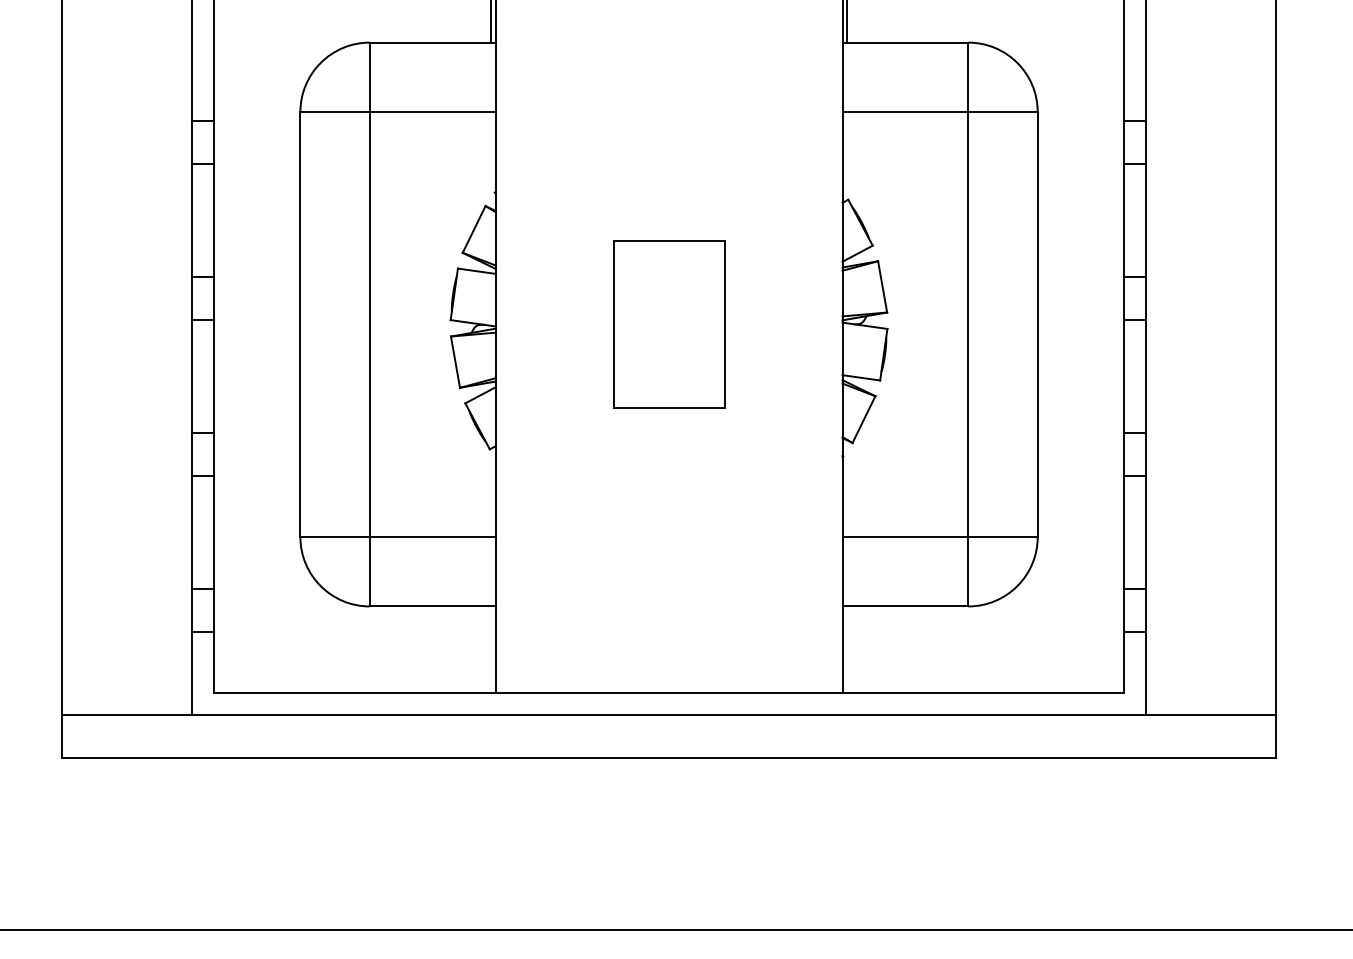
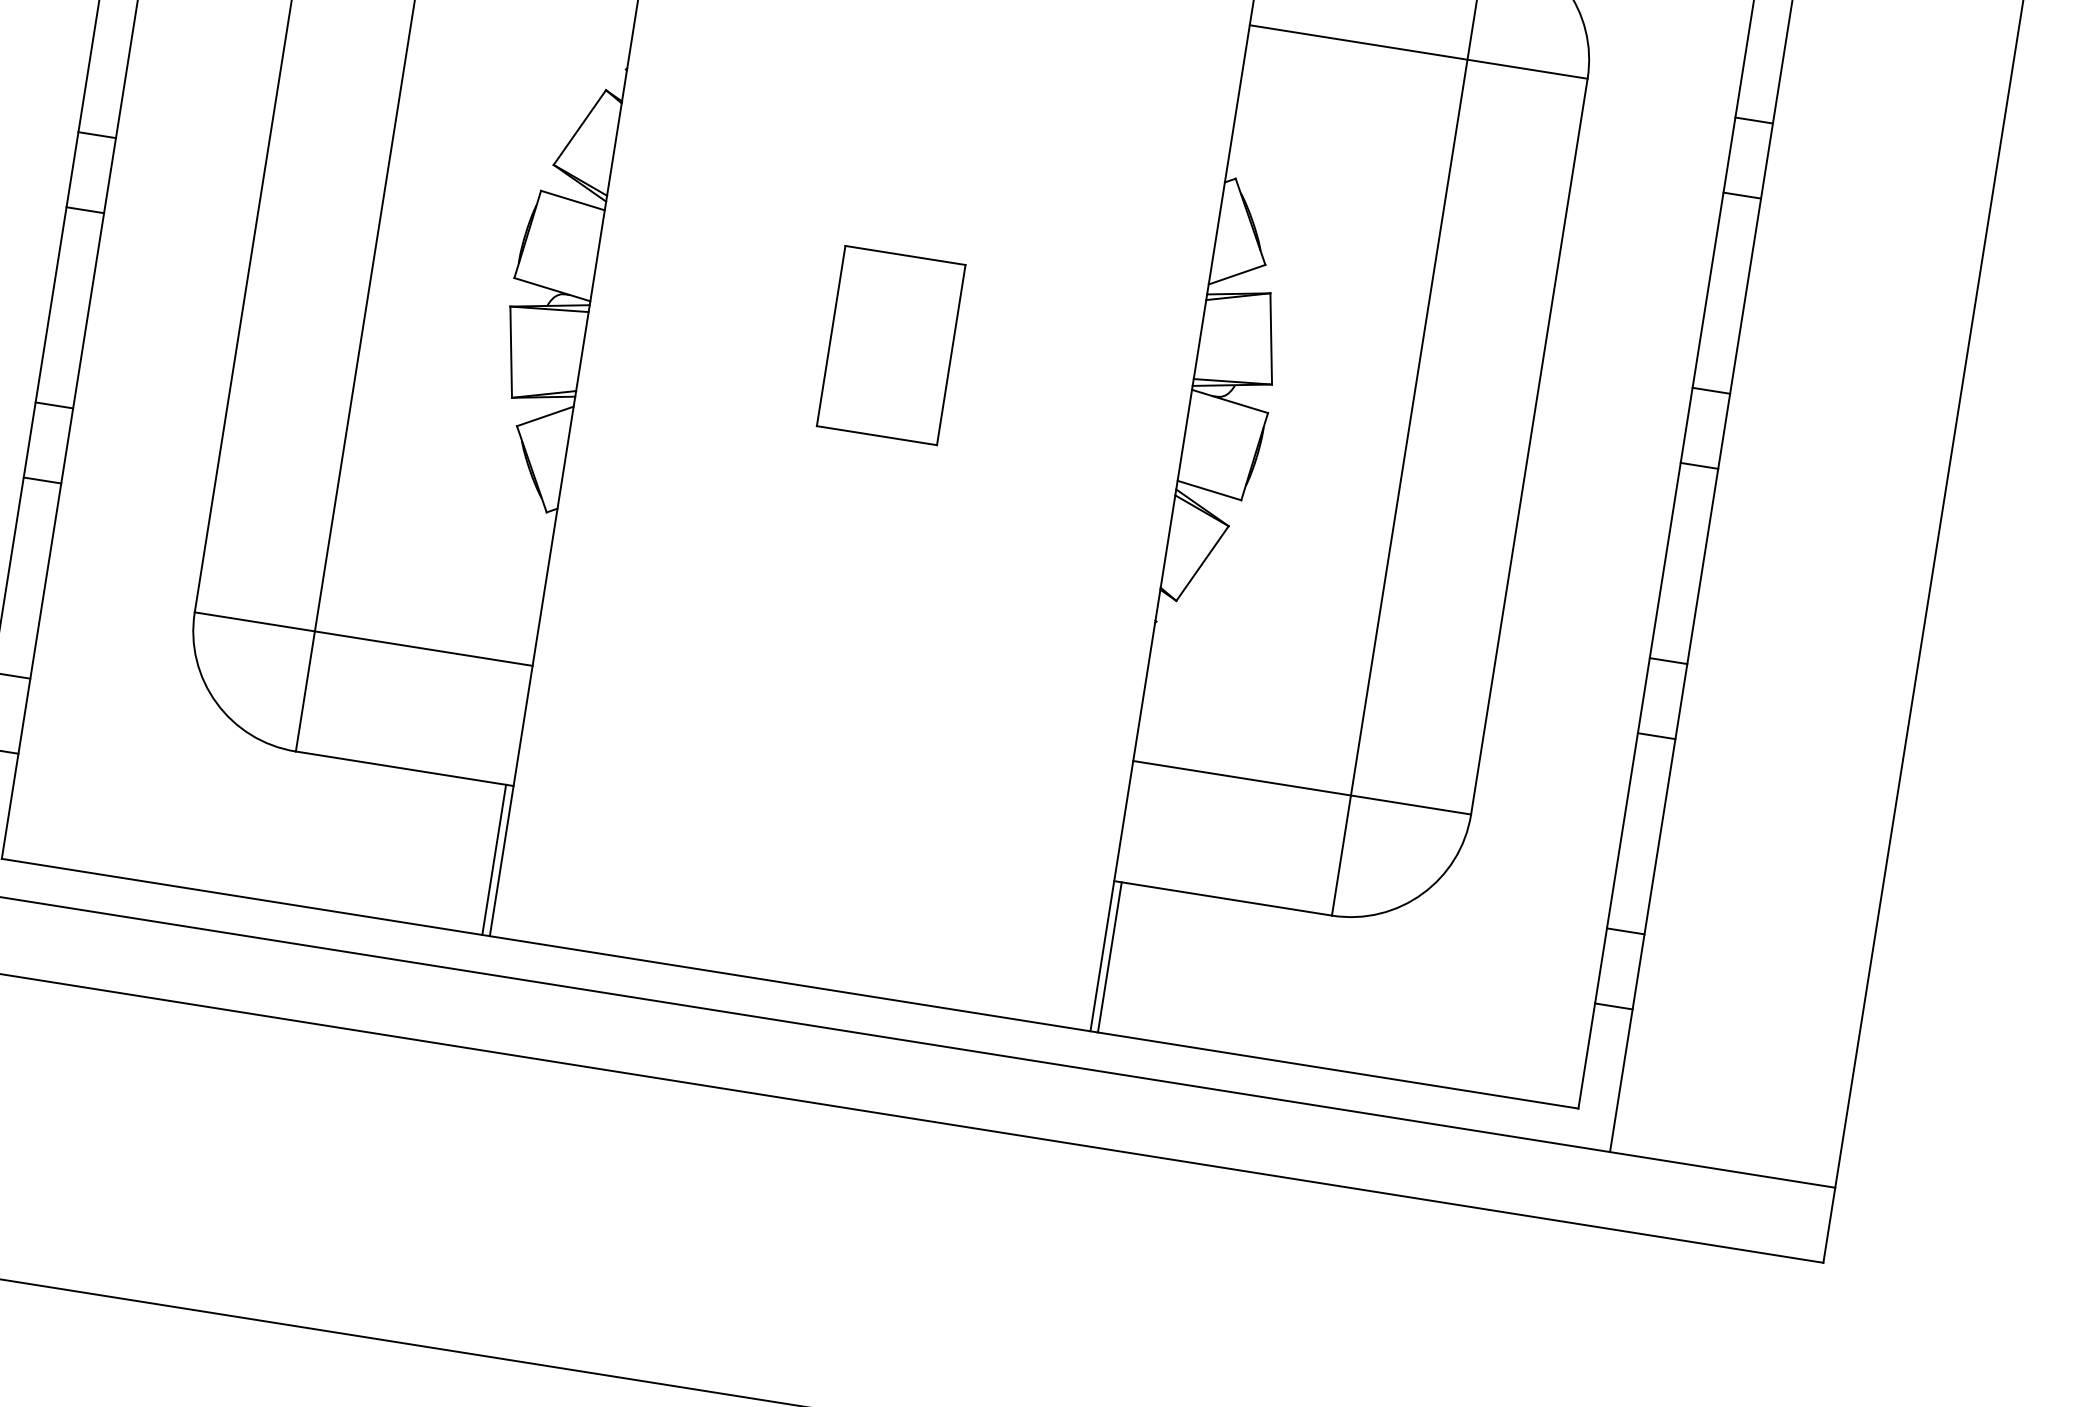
part: (668, 324) -> (890, 345), size x0.62
line: (491, 649) -> (494, 859), added
line: (846, 649) -> (1109, 956), added

